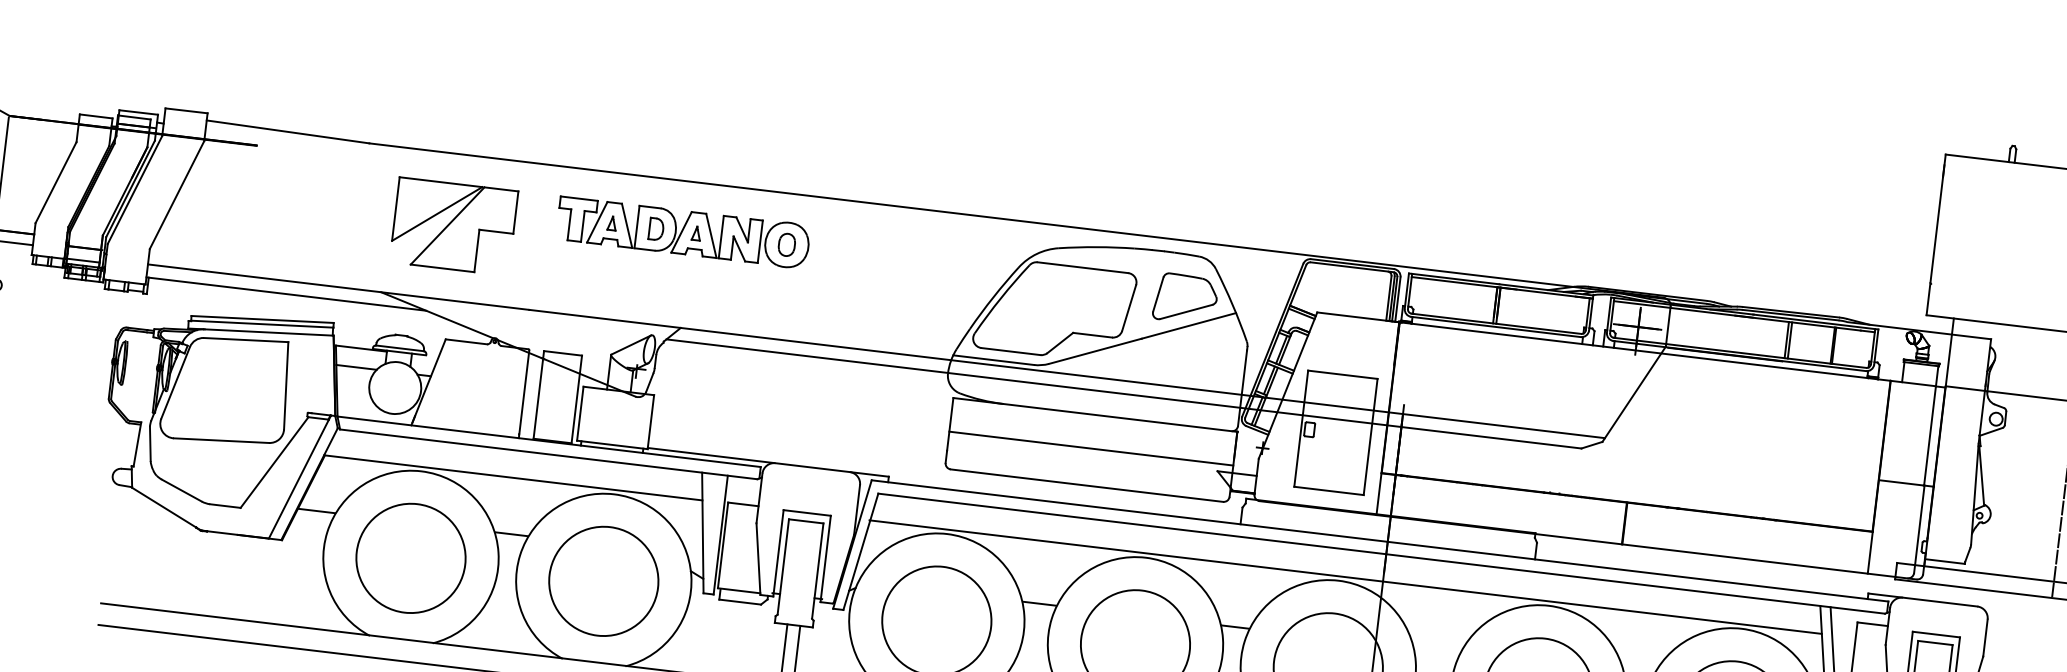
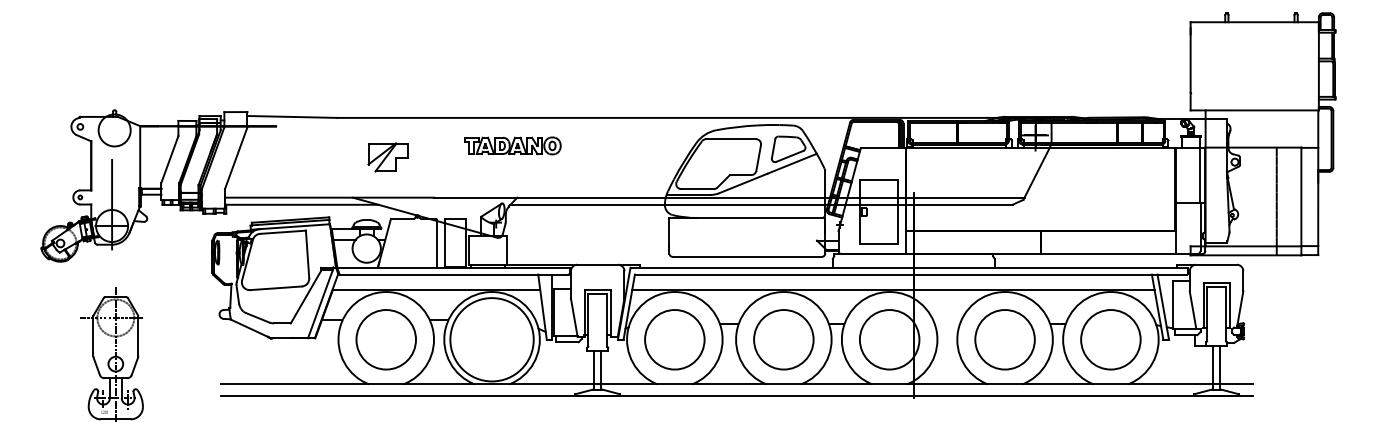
part: (452, 226) -> (387, 157), size x0.6
part: (683, 231) -> (512, 145), size x0.7
line: (1091, 448) -> (747, 236), removed
circle: (602, 580) -> (491, 339), size x1.4

